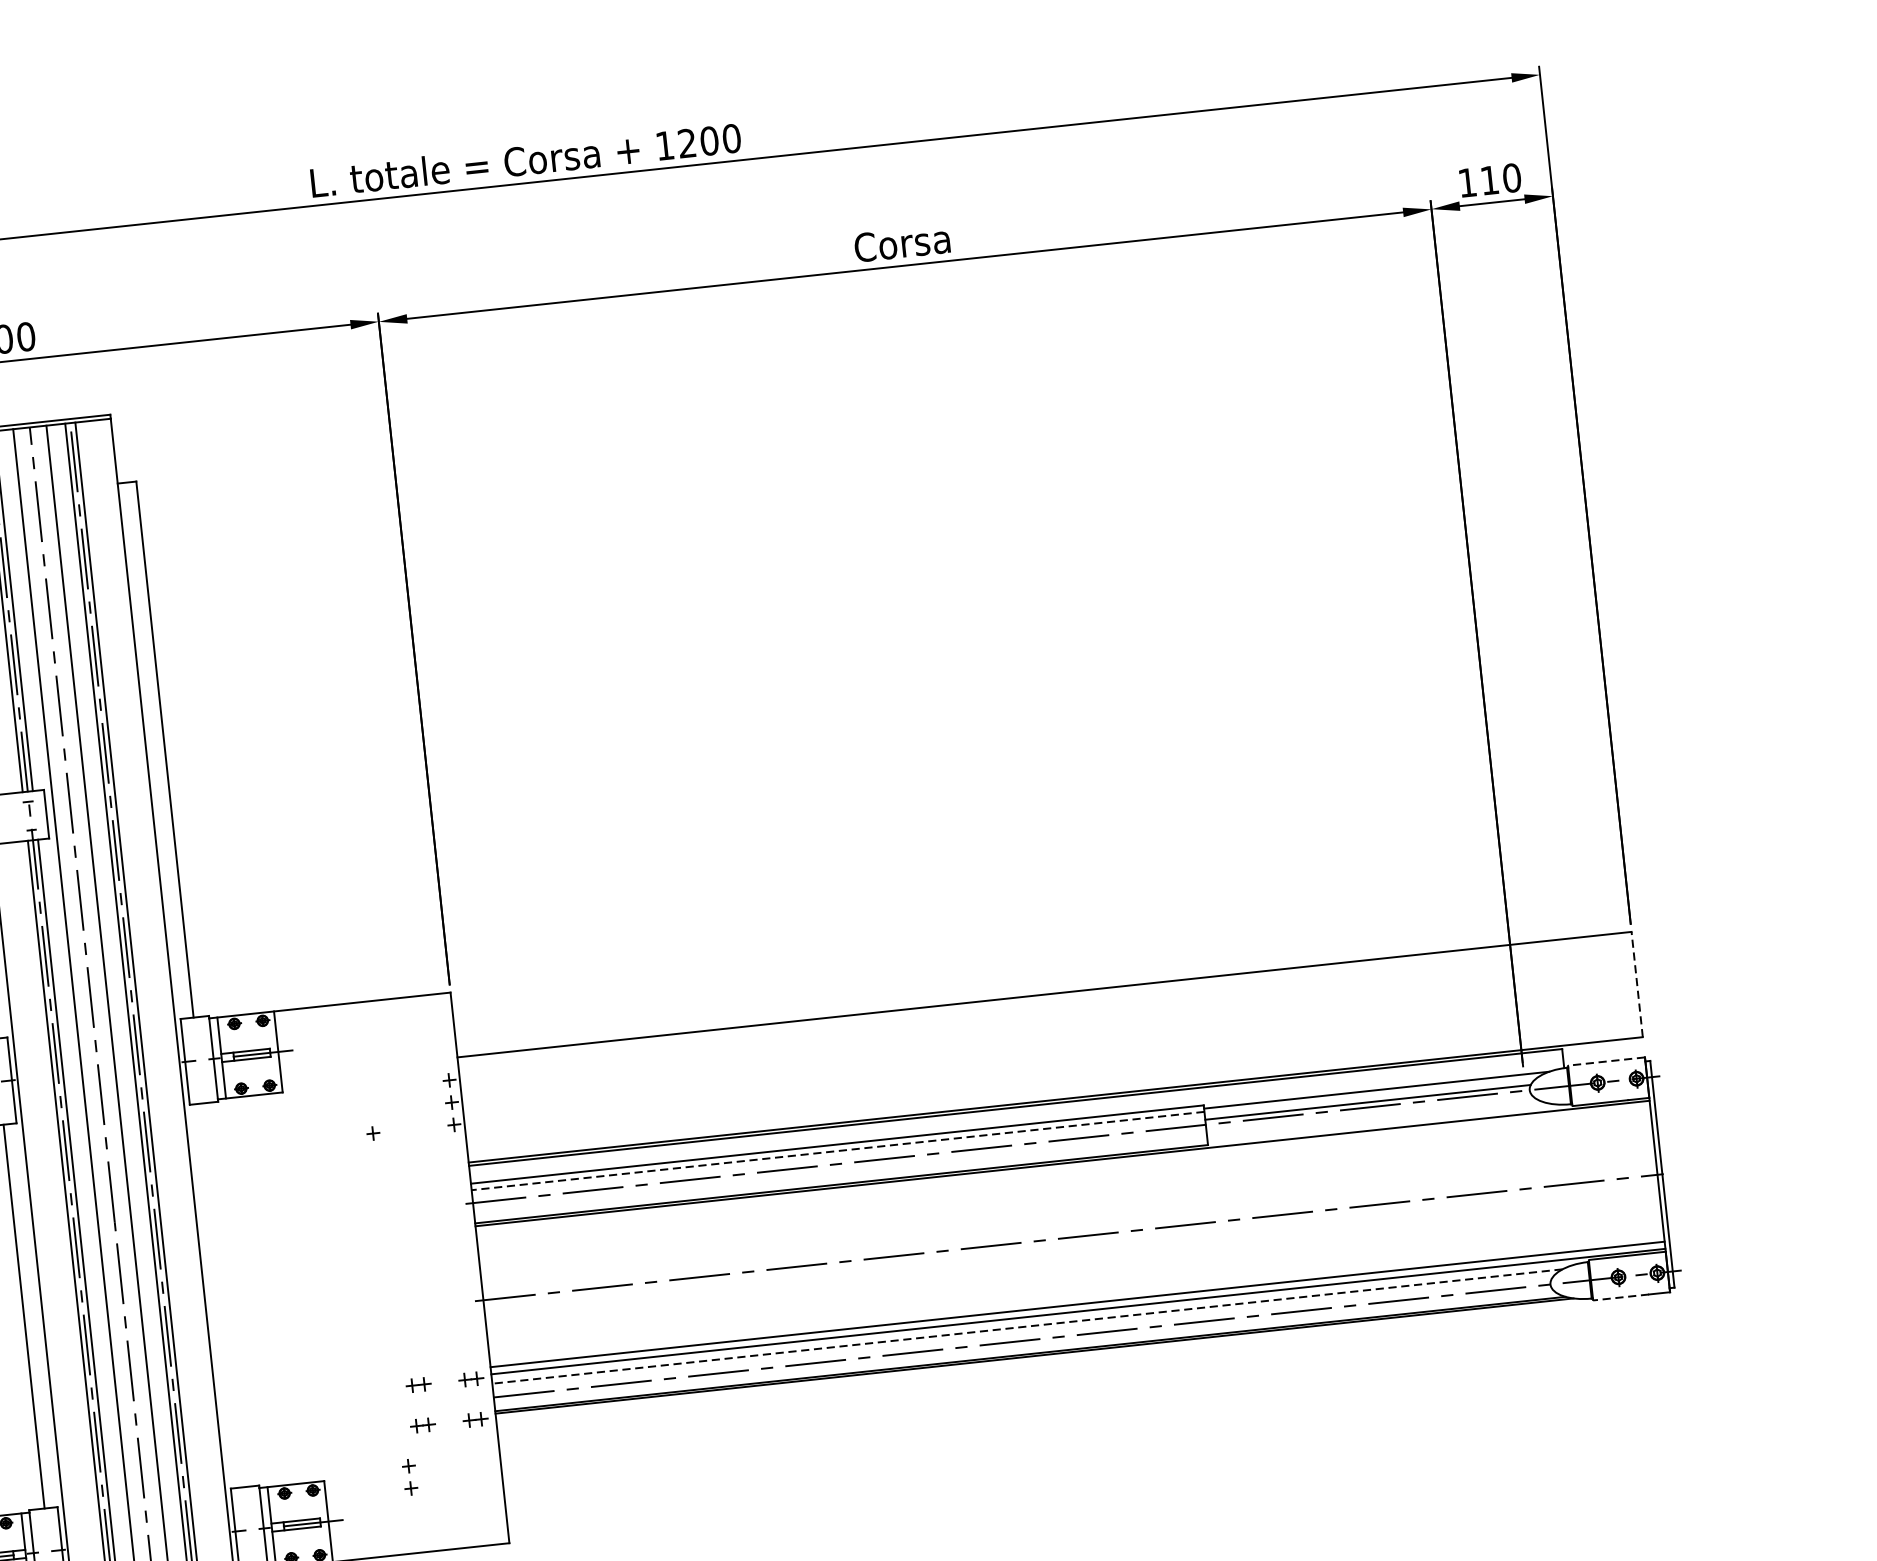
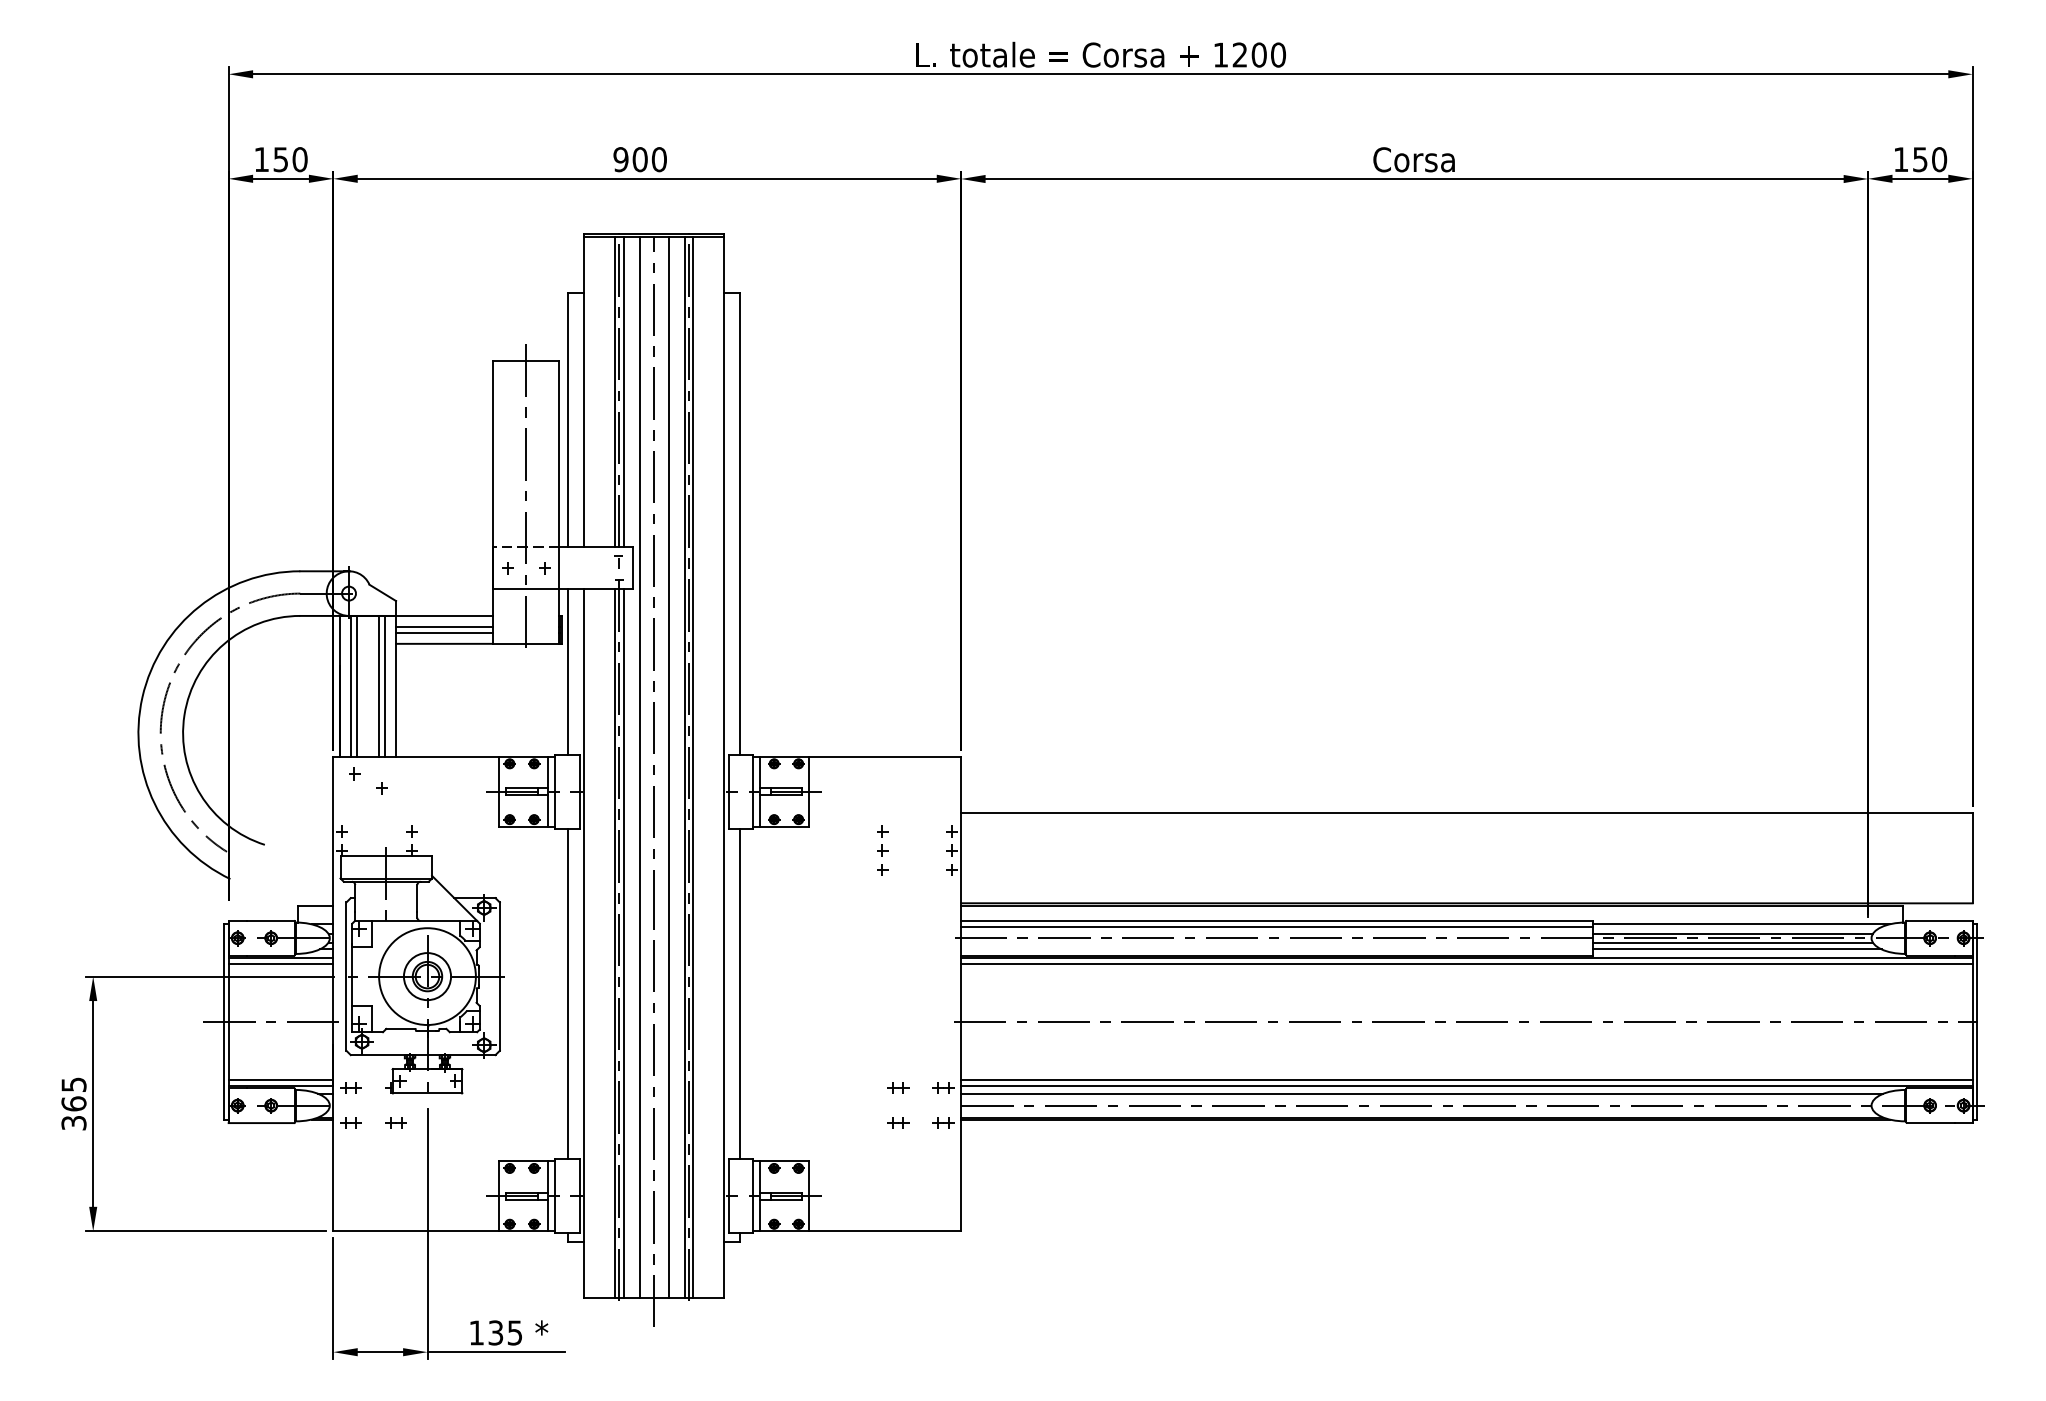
text: (1489, 180) -> (1920, 159), 110 -> 150
line: (1636, 983) -> (1972, 857), dashed -> solid
line: (1606, 1061) -> (1939, 920), dashed -> solid
line: (1368, 1112) -> (1732, 942), added
line: (1374, 1120) -> (1736, 949), added
line: (837, 1151) -> (1276, 927), dashed -> solid
line: (1062, 1170) -> (1466, 964), added
line: (223, 1294) -> (740, 993), added
line: (1621, 1297) -> (1930, 1123), dashed -> solid
line: (1026, 1326) -> (1421, 1093), dashed -> solid
part: (409, 1476) -> (882, 840), moved

